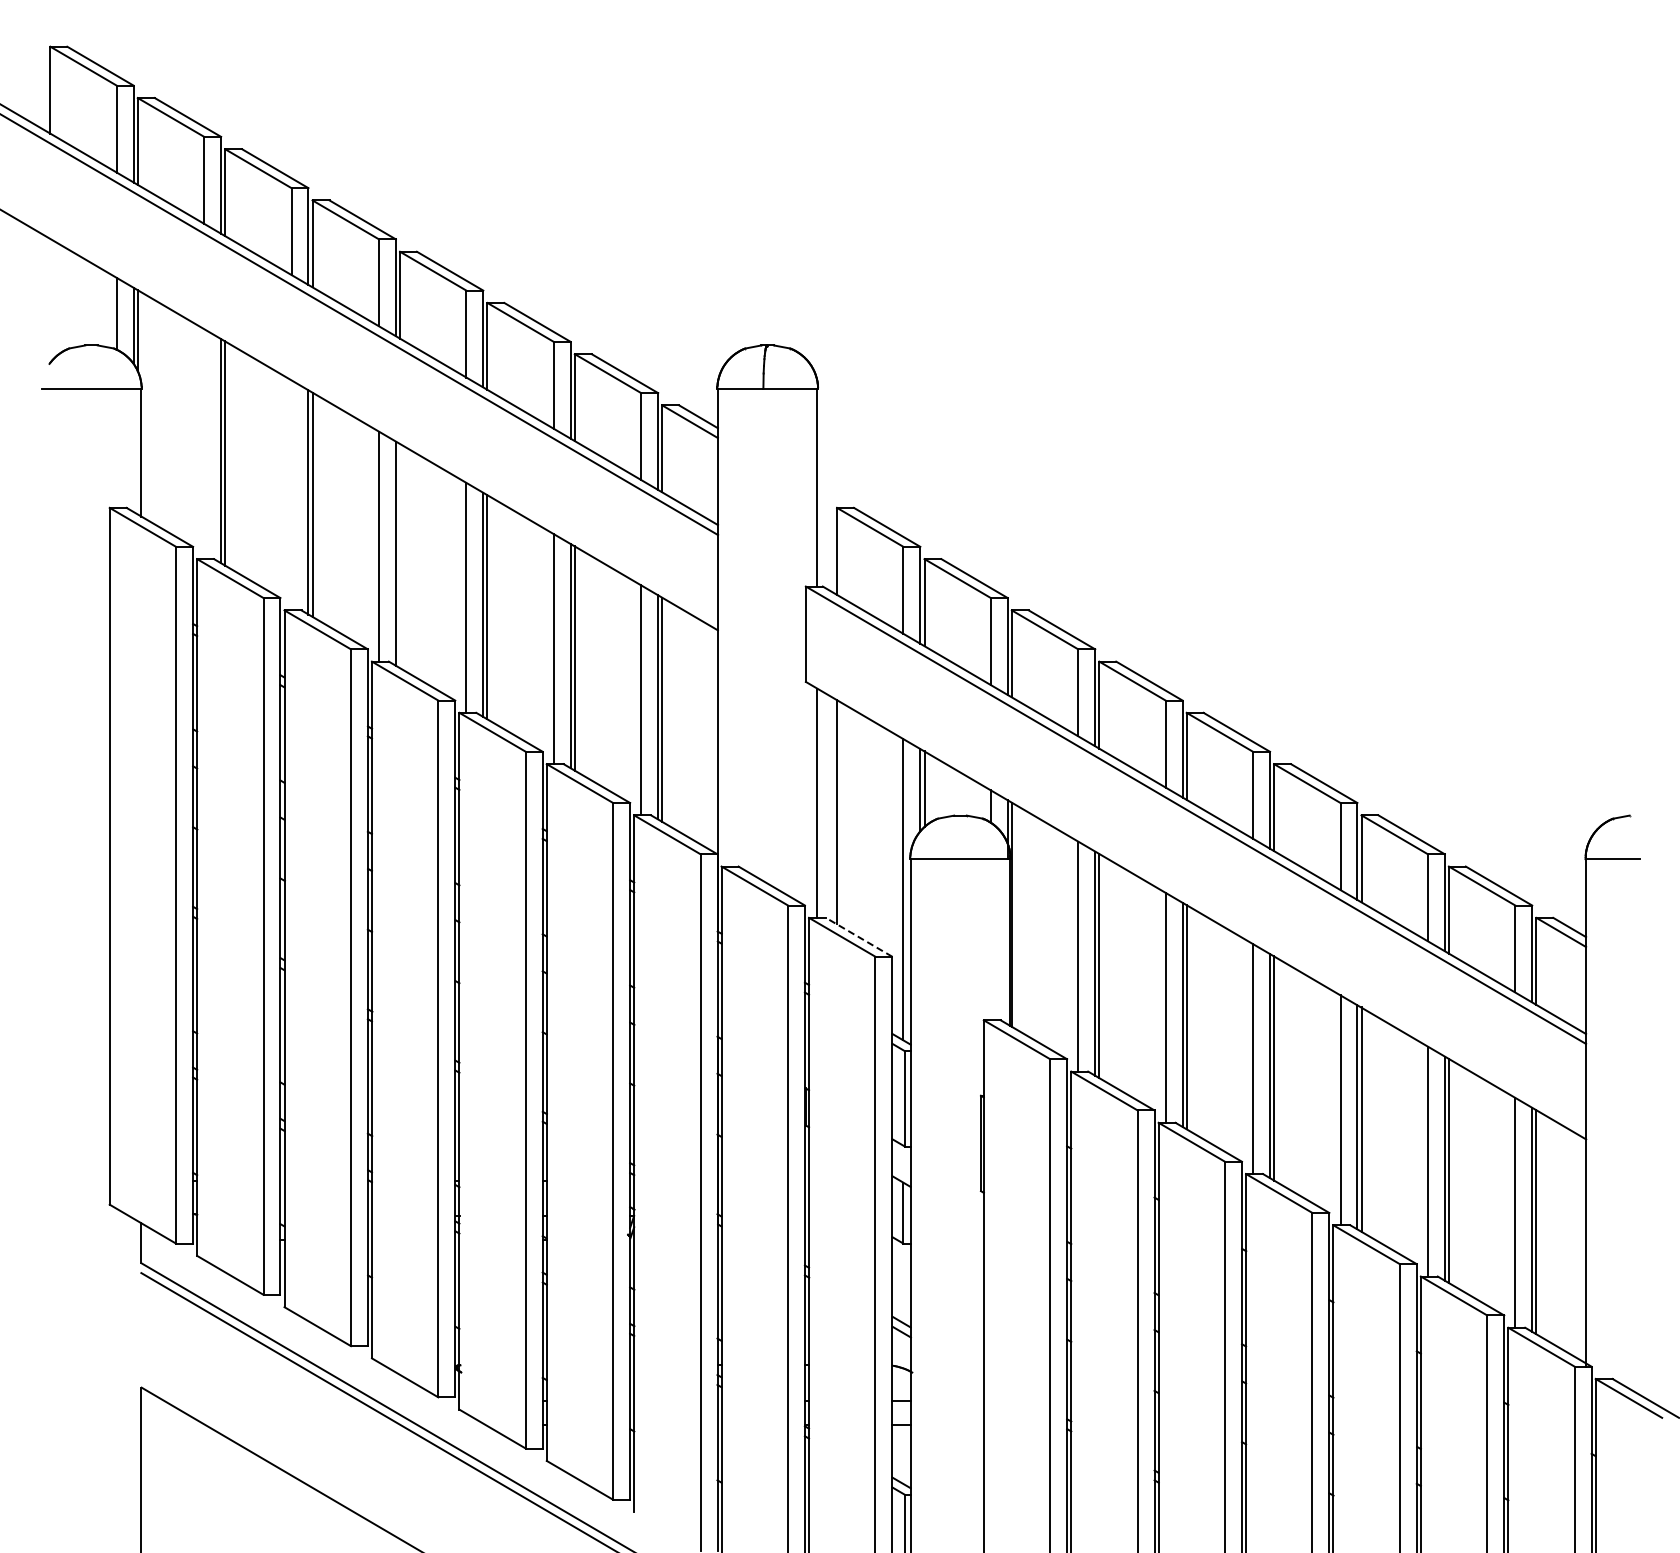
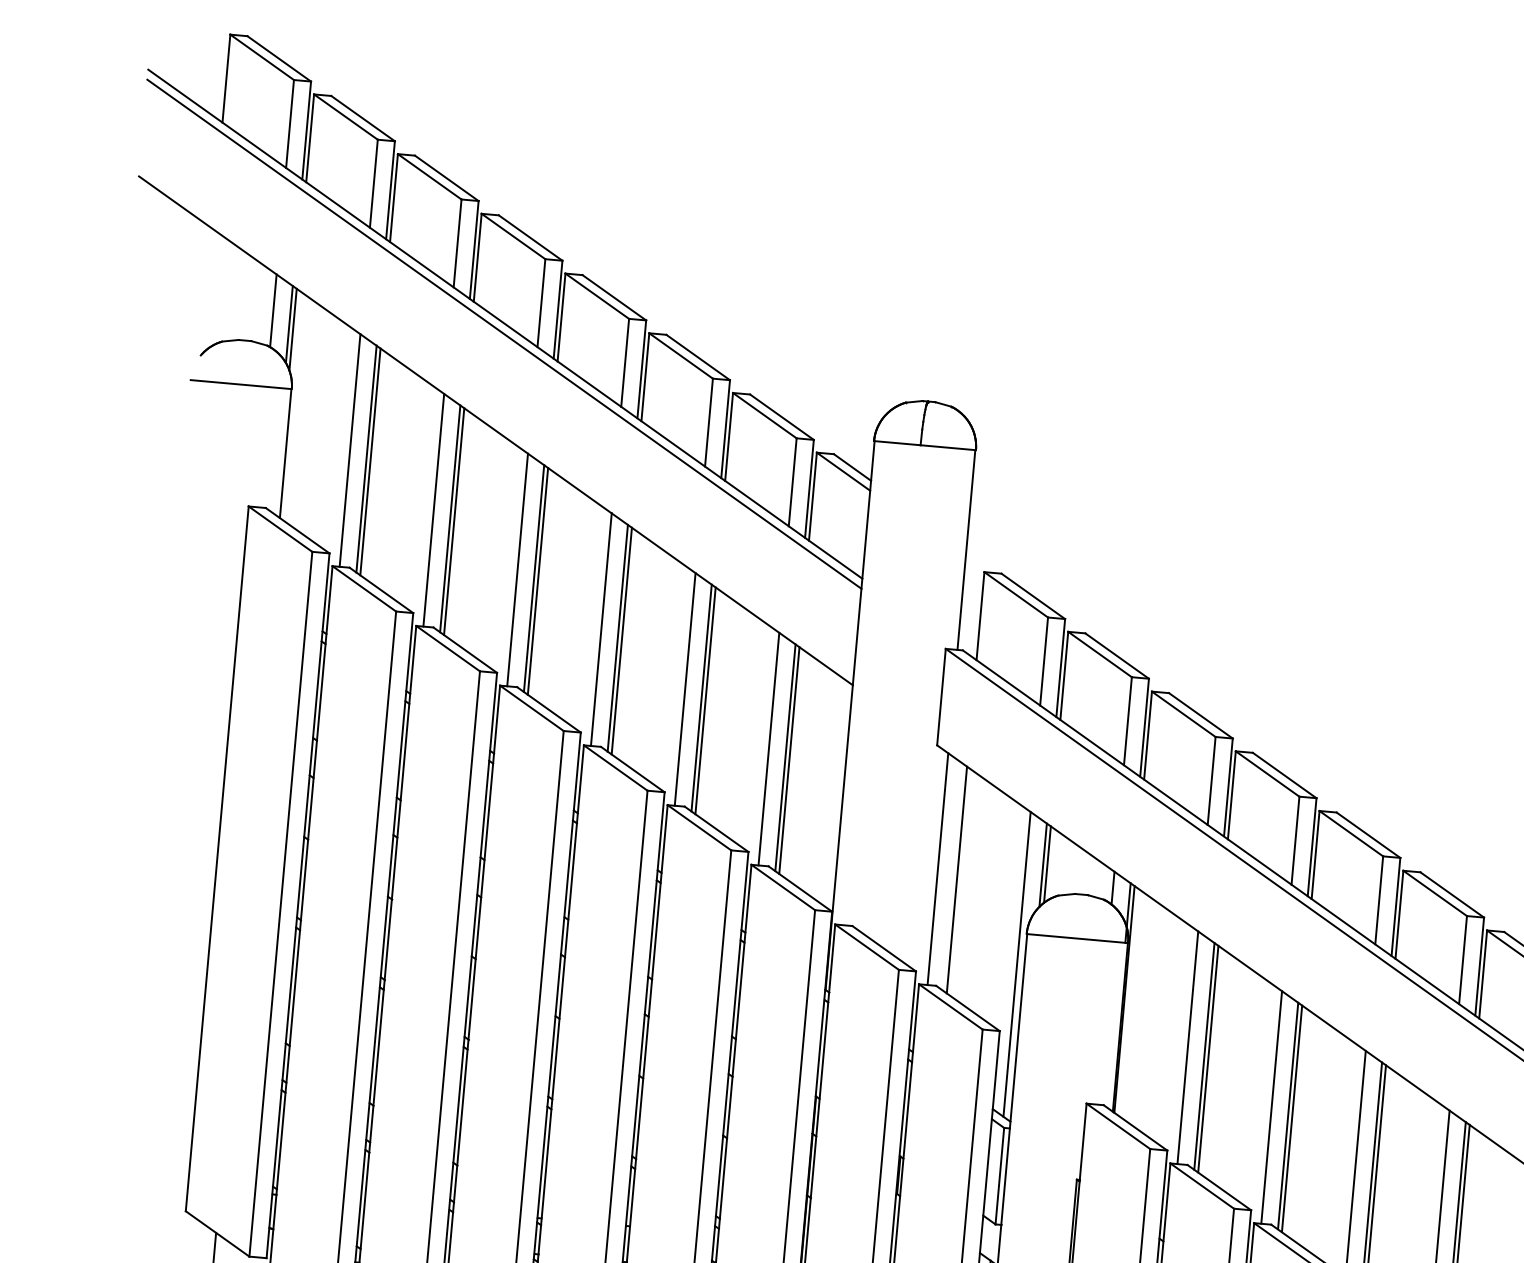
line: (204, 444) -> (350, 450), added
line: (291, 495) -> (433, 510), added
line: (400, 555) -> (538, 580), added
line: (858, 937) -> (967, 1008), dashed -> solid

